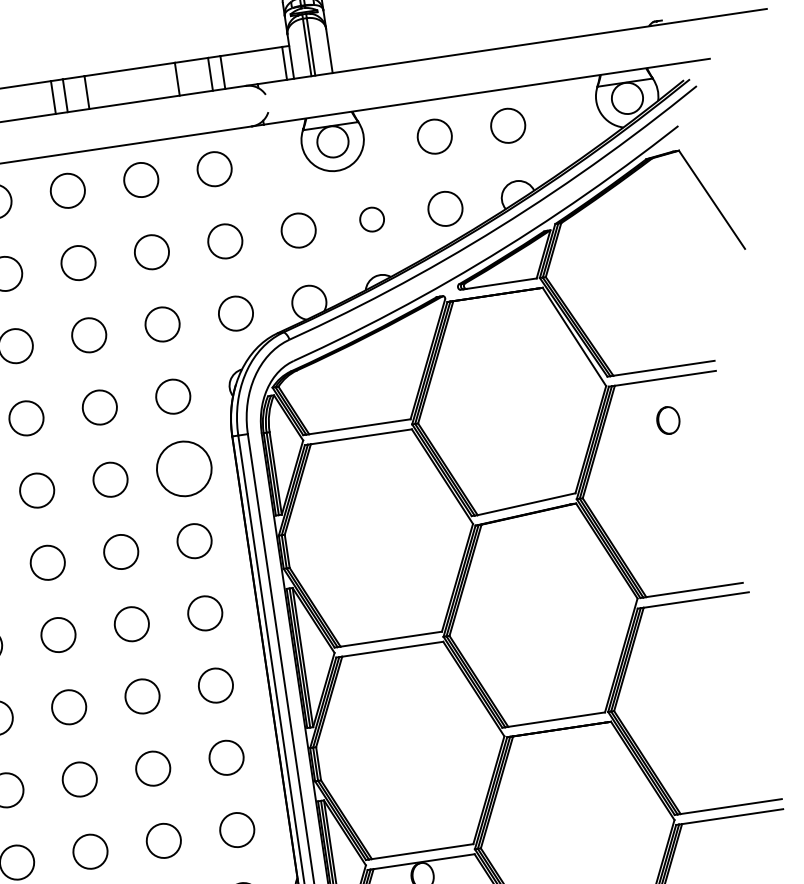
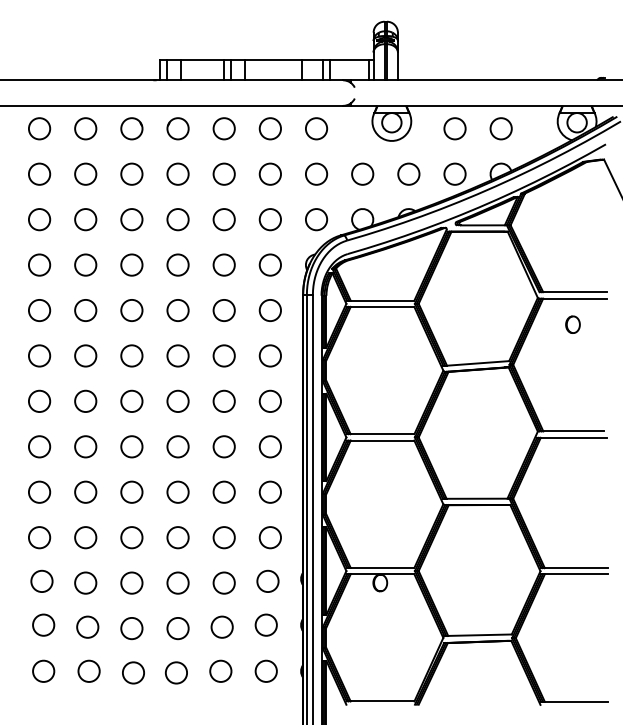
circle: (371, 218) -> (408, 173), size x1.43
circle: (182, 469) -> (269, 310), size x0.62

